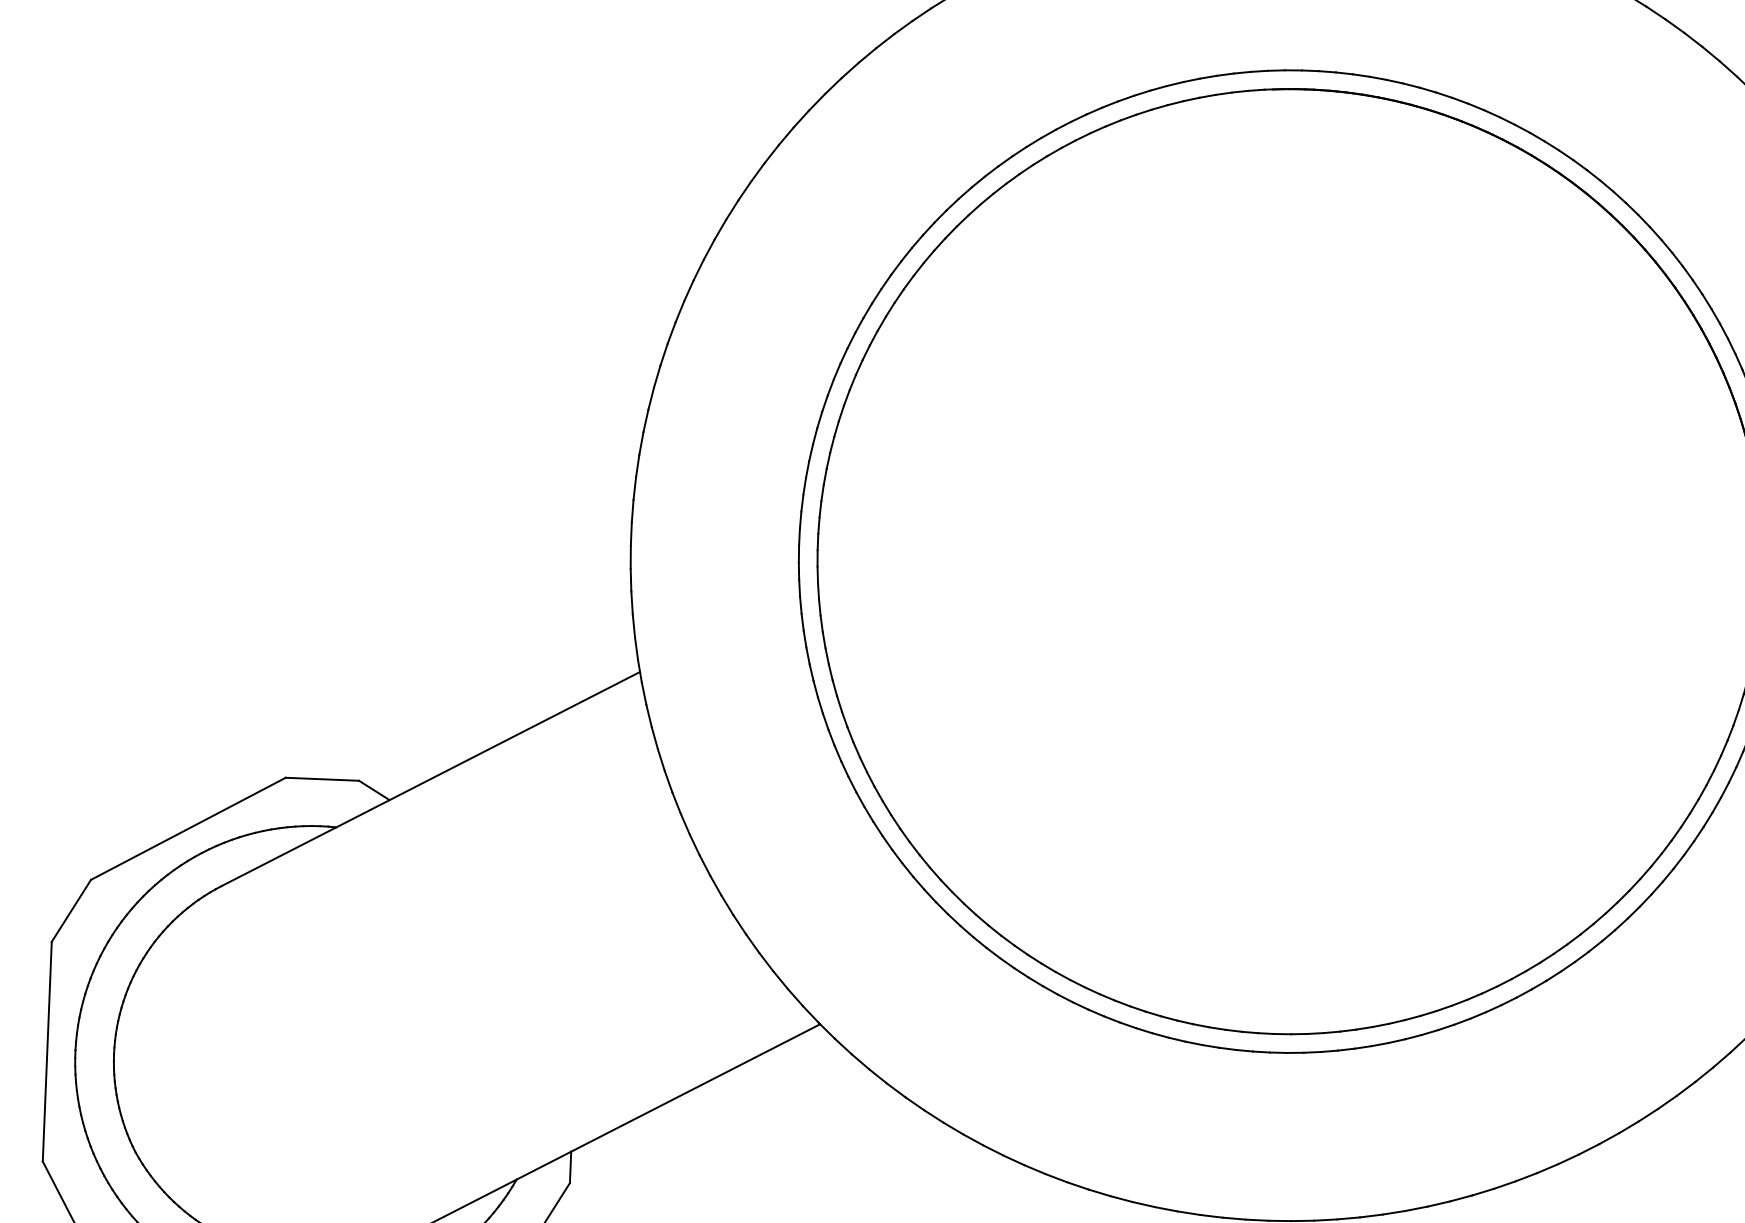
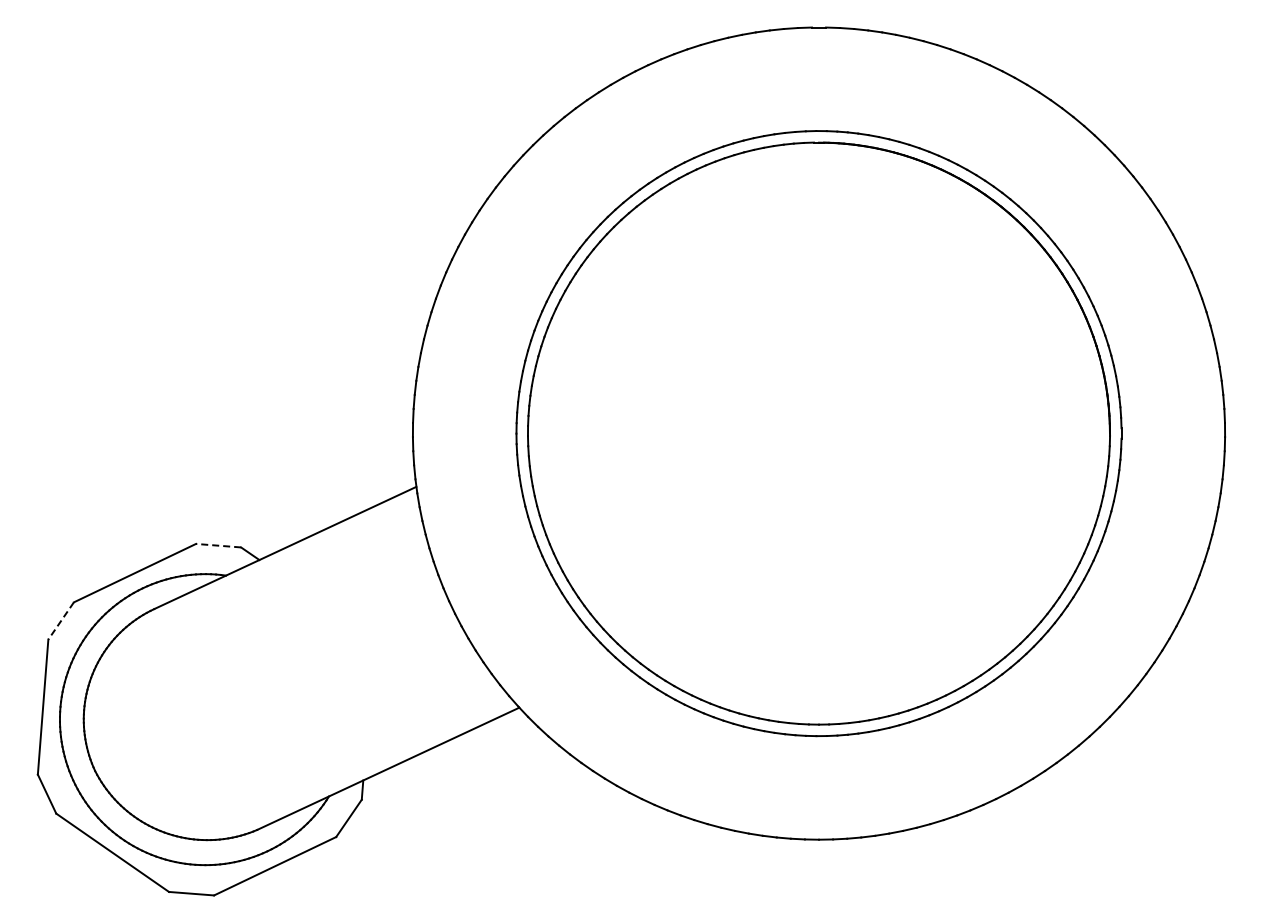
line: (322, 778) -> (218, 545), solid -> dashed
line: (72, 911) -> (61, 621), solid -> dashed

